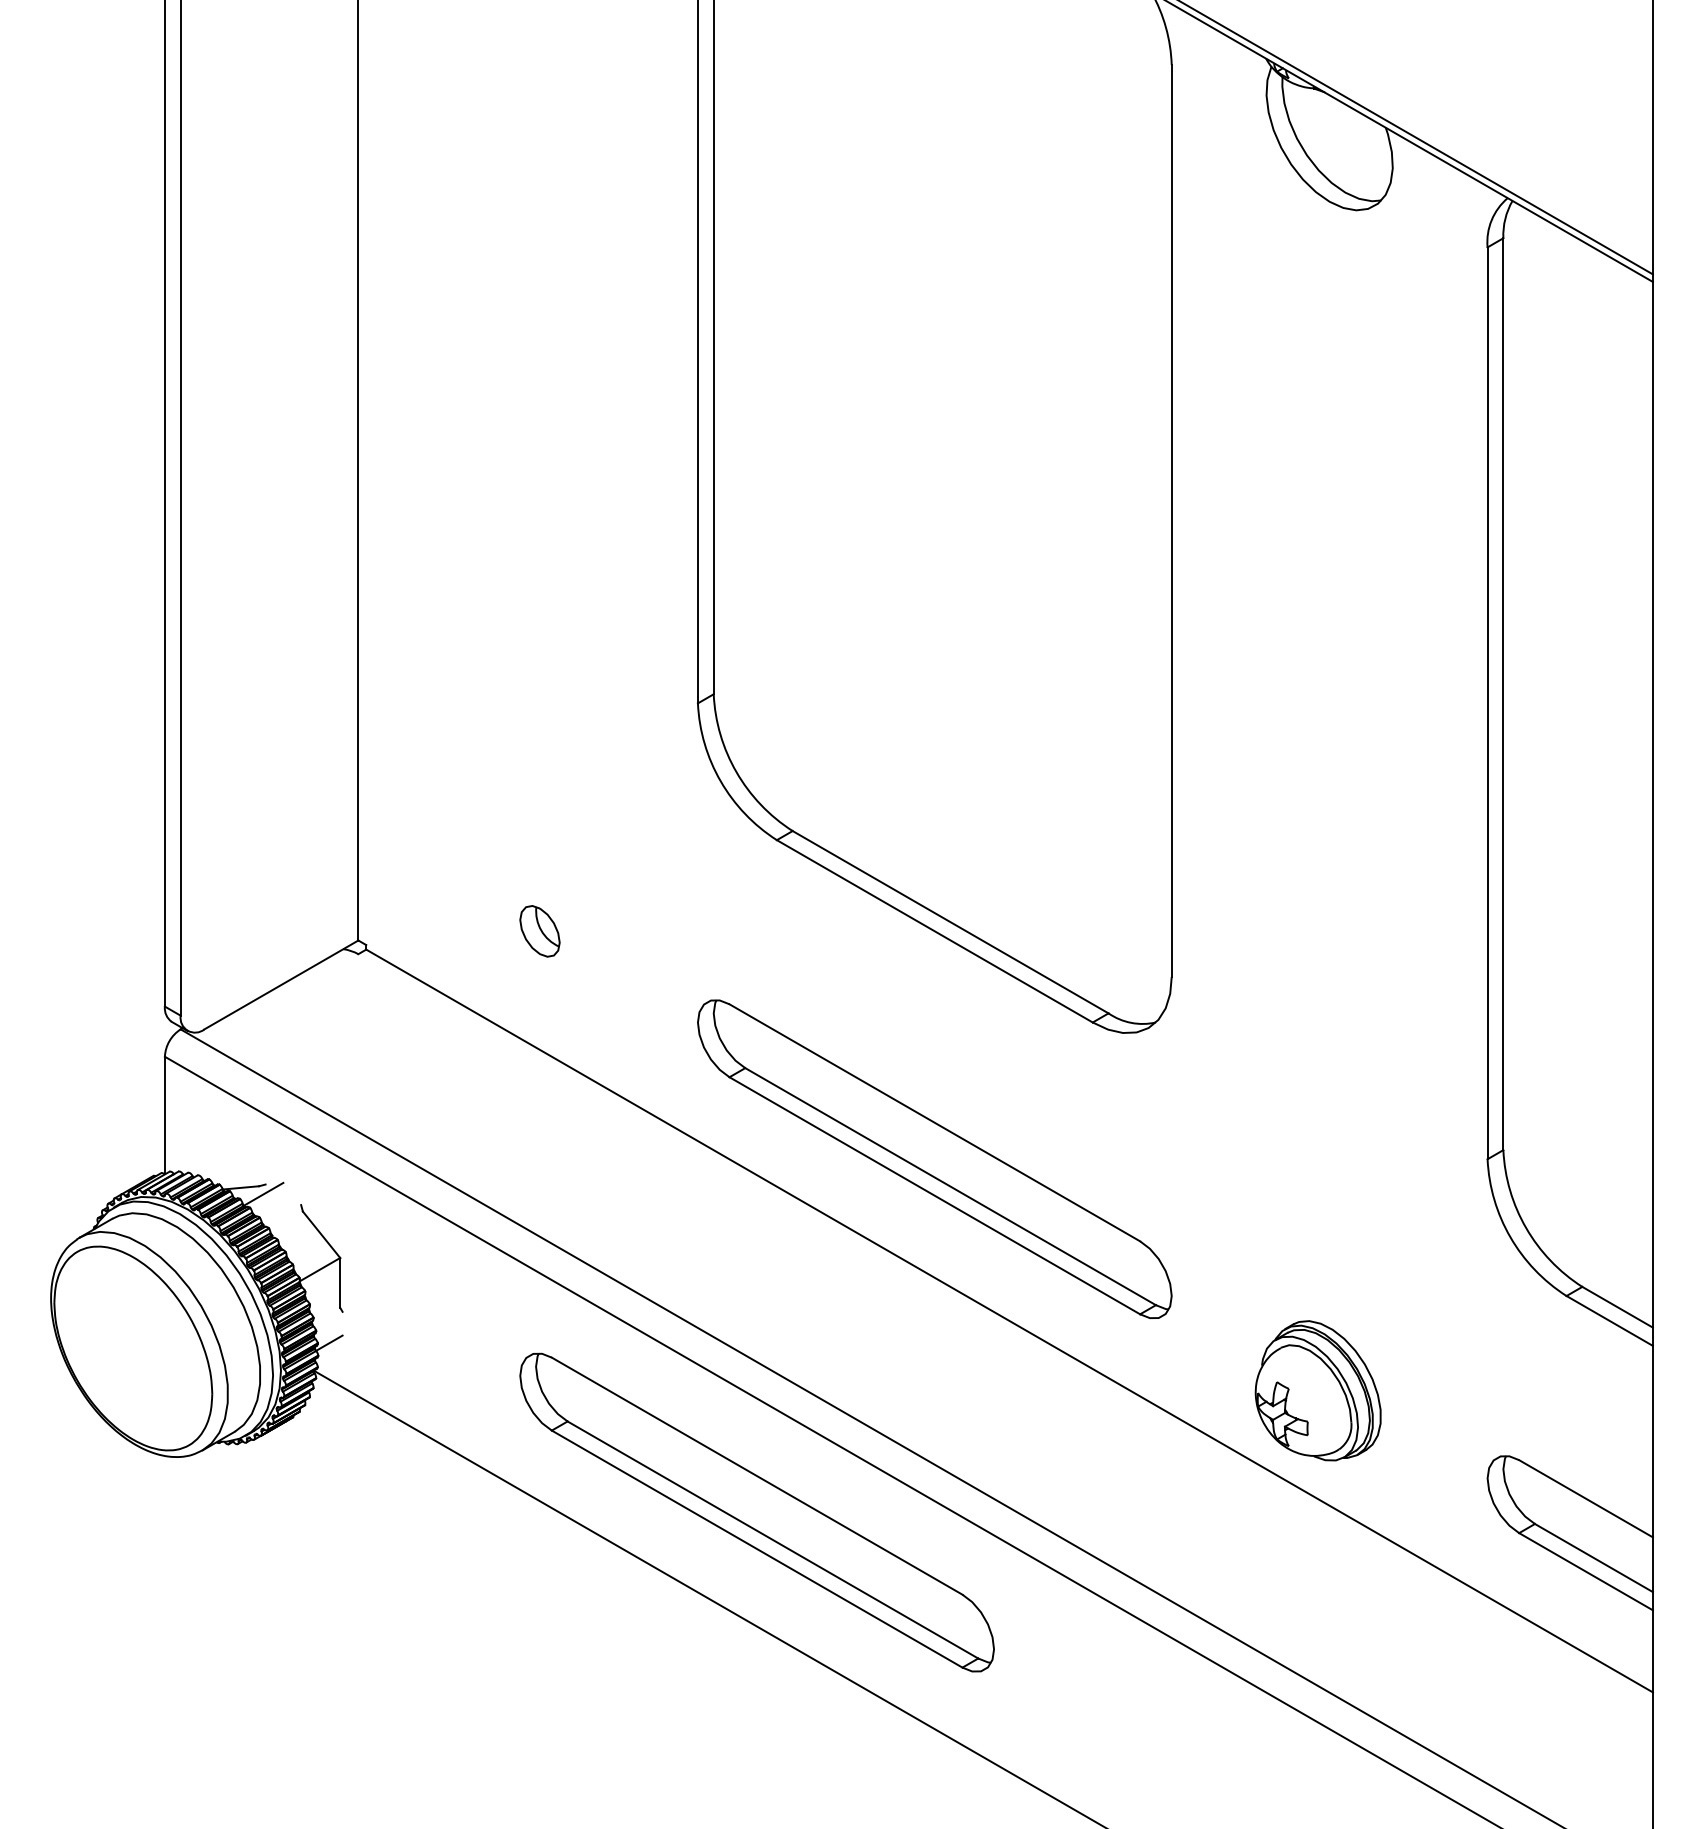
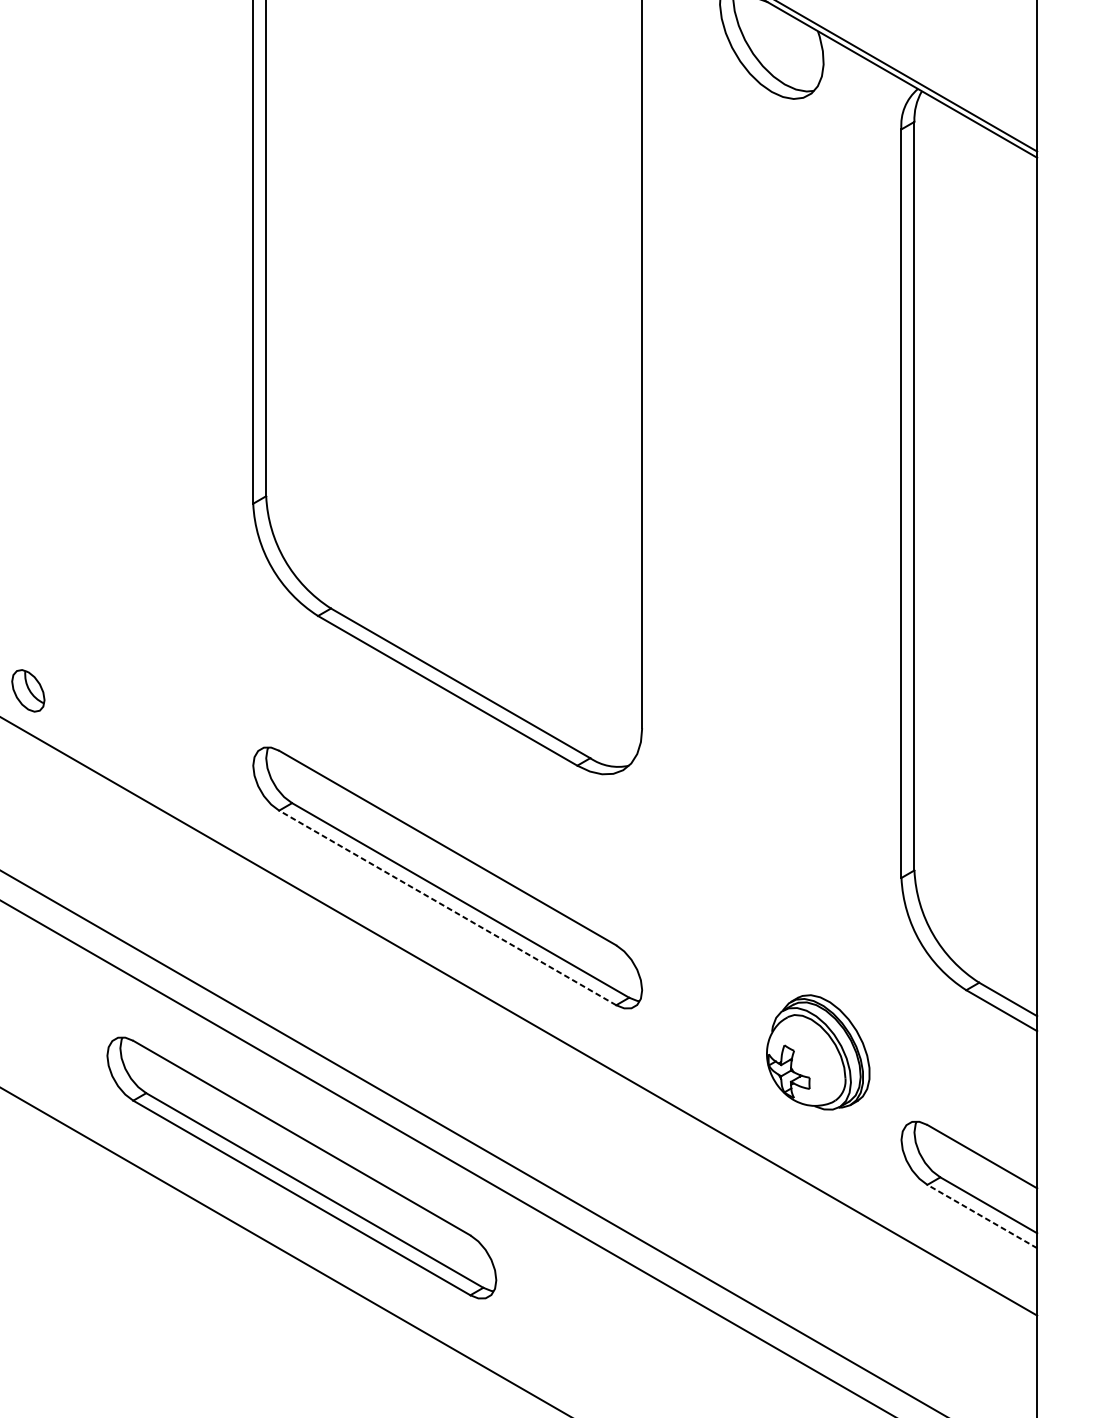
part: (539, 931) -> (27, 690), moved
line: (934, 1195) -> (447, 907), solid -> dashed
part: (1317, 1390) -> (817, 1052), moved
line: (1585, 1571) -> (981, 1216), solid -> dashed

